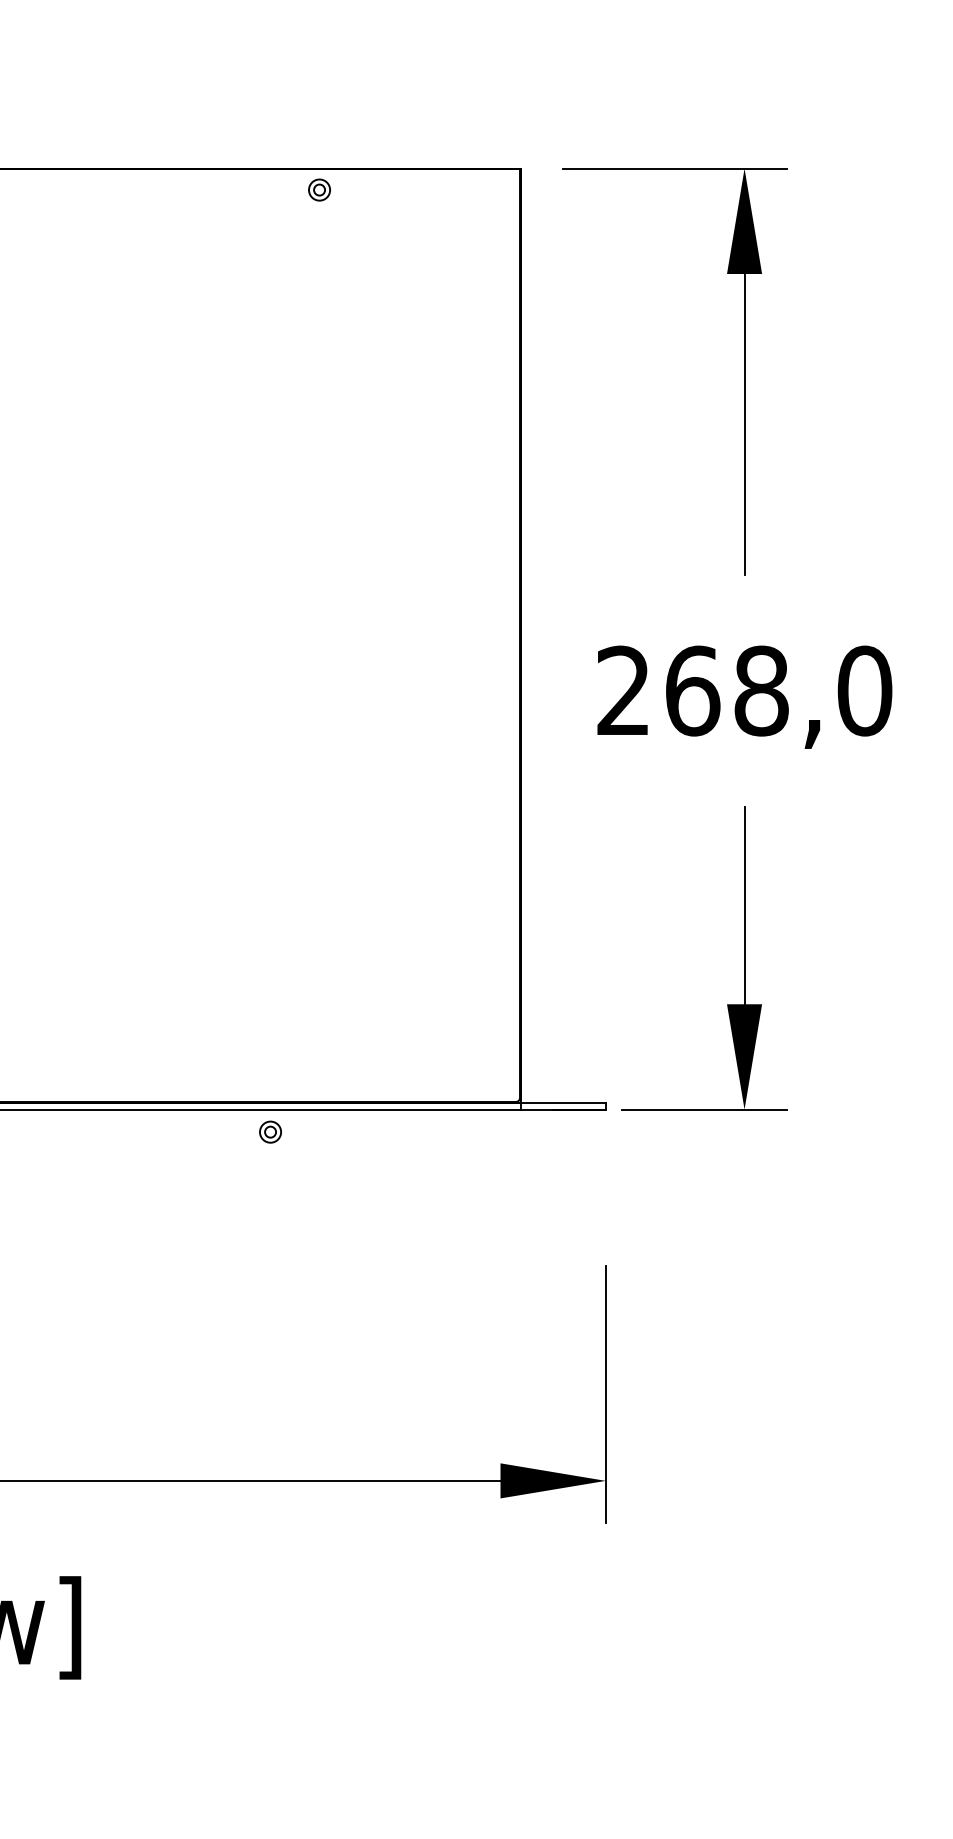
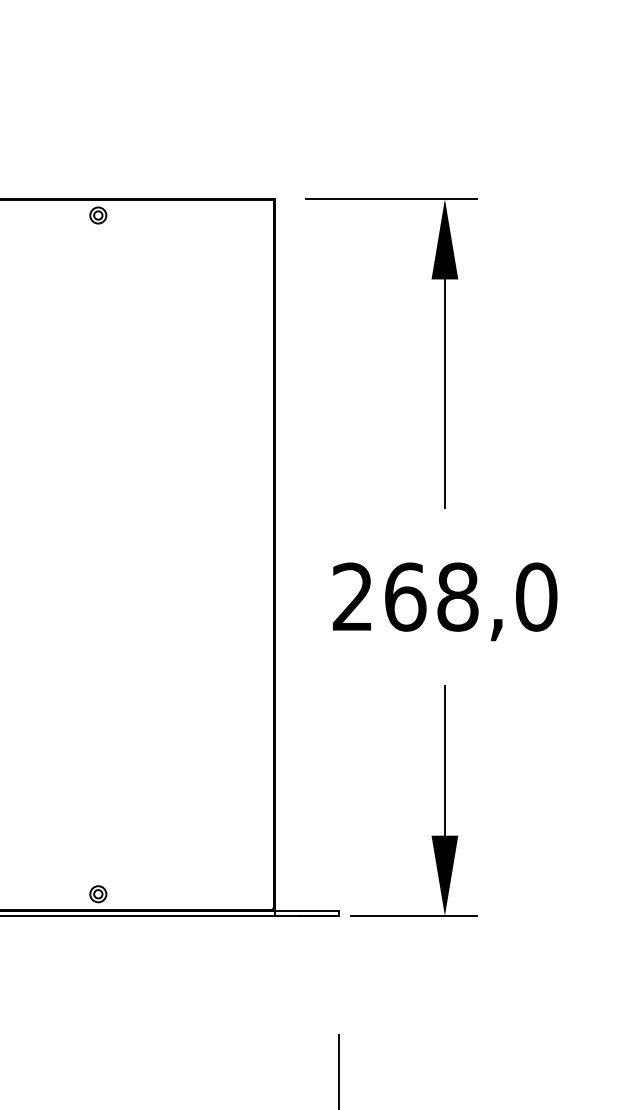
part: (319, 189) -> (98, 215), moved
part: (270, 1131) -> (98, 893), moved

